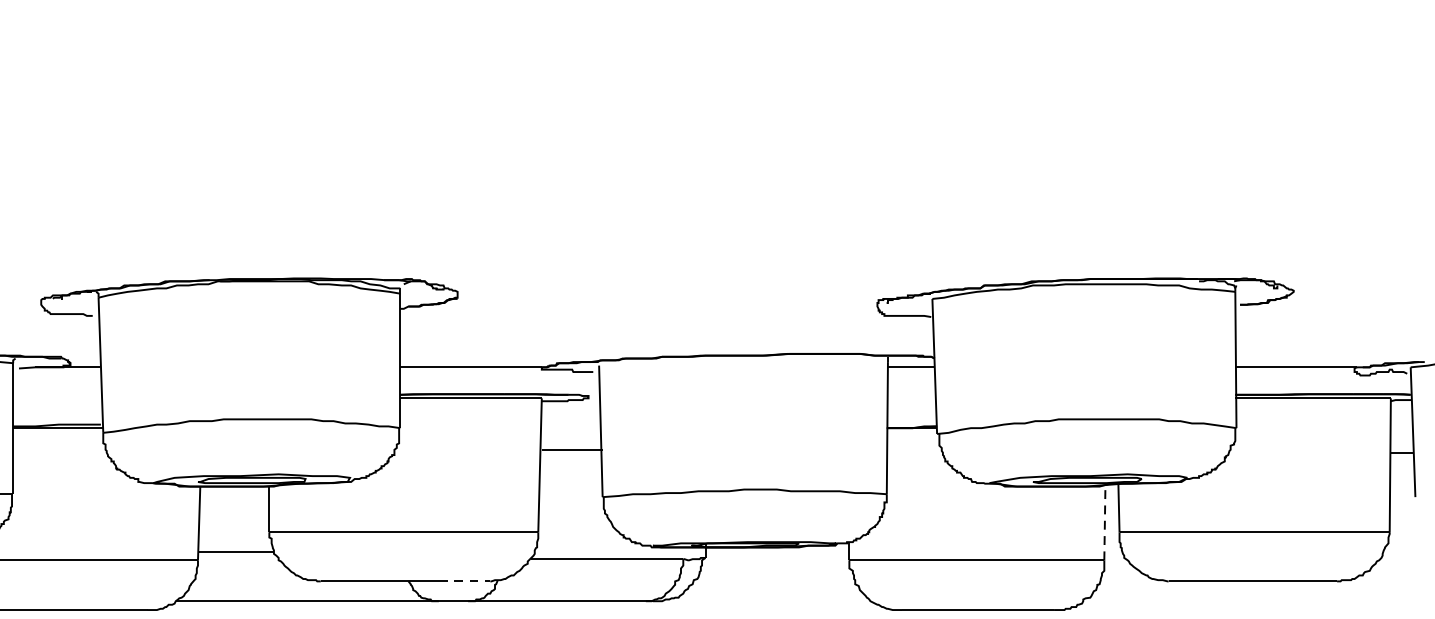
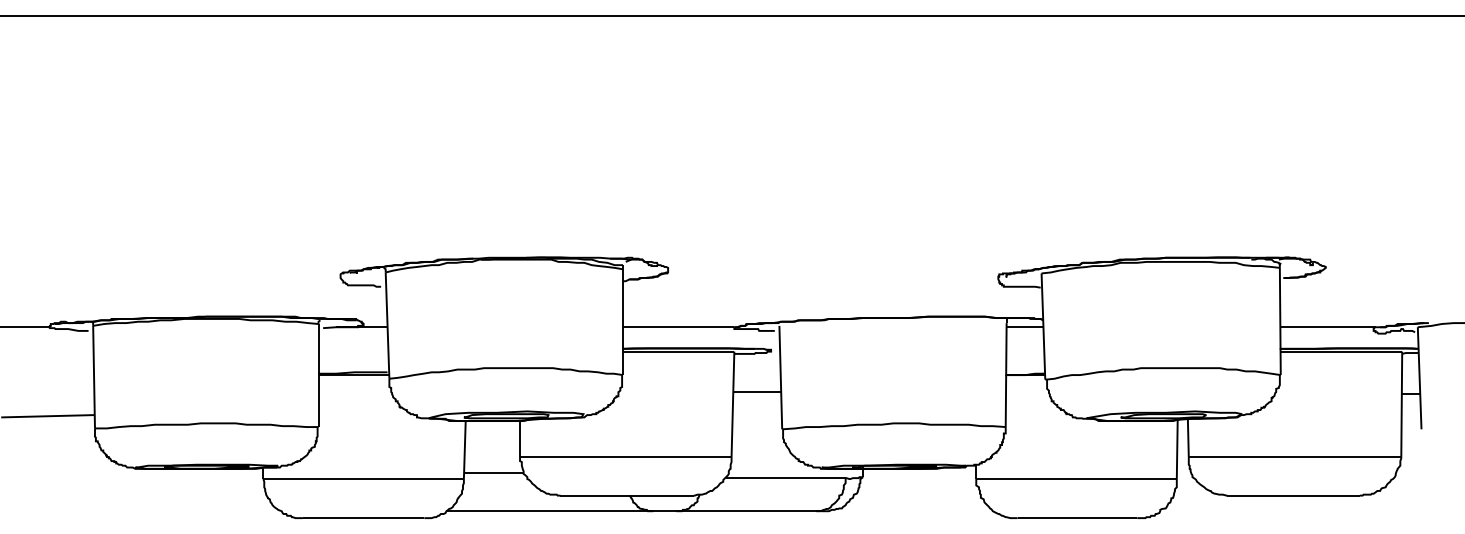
line: (1105, 521) -> (1177, 448), dashed -> solid
line: (465, 581) -> (674, 495), dashed -> solid

